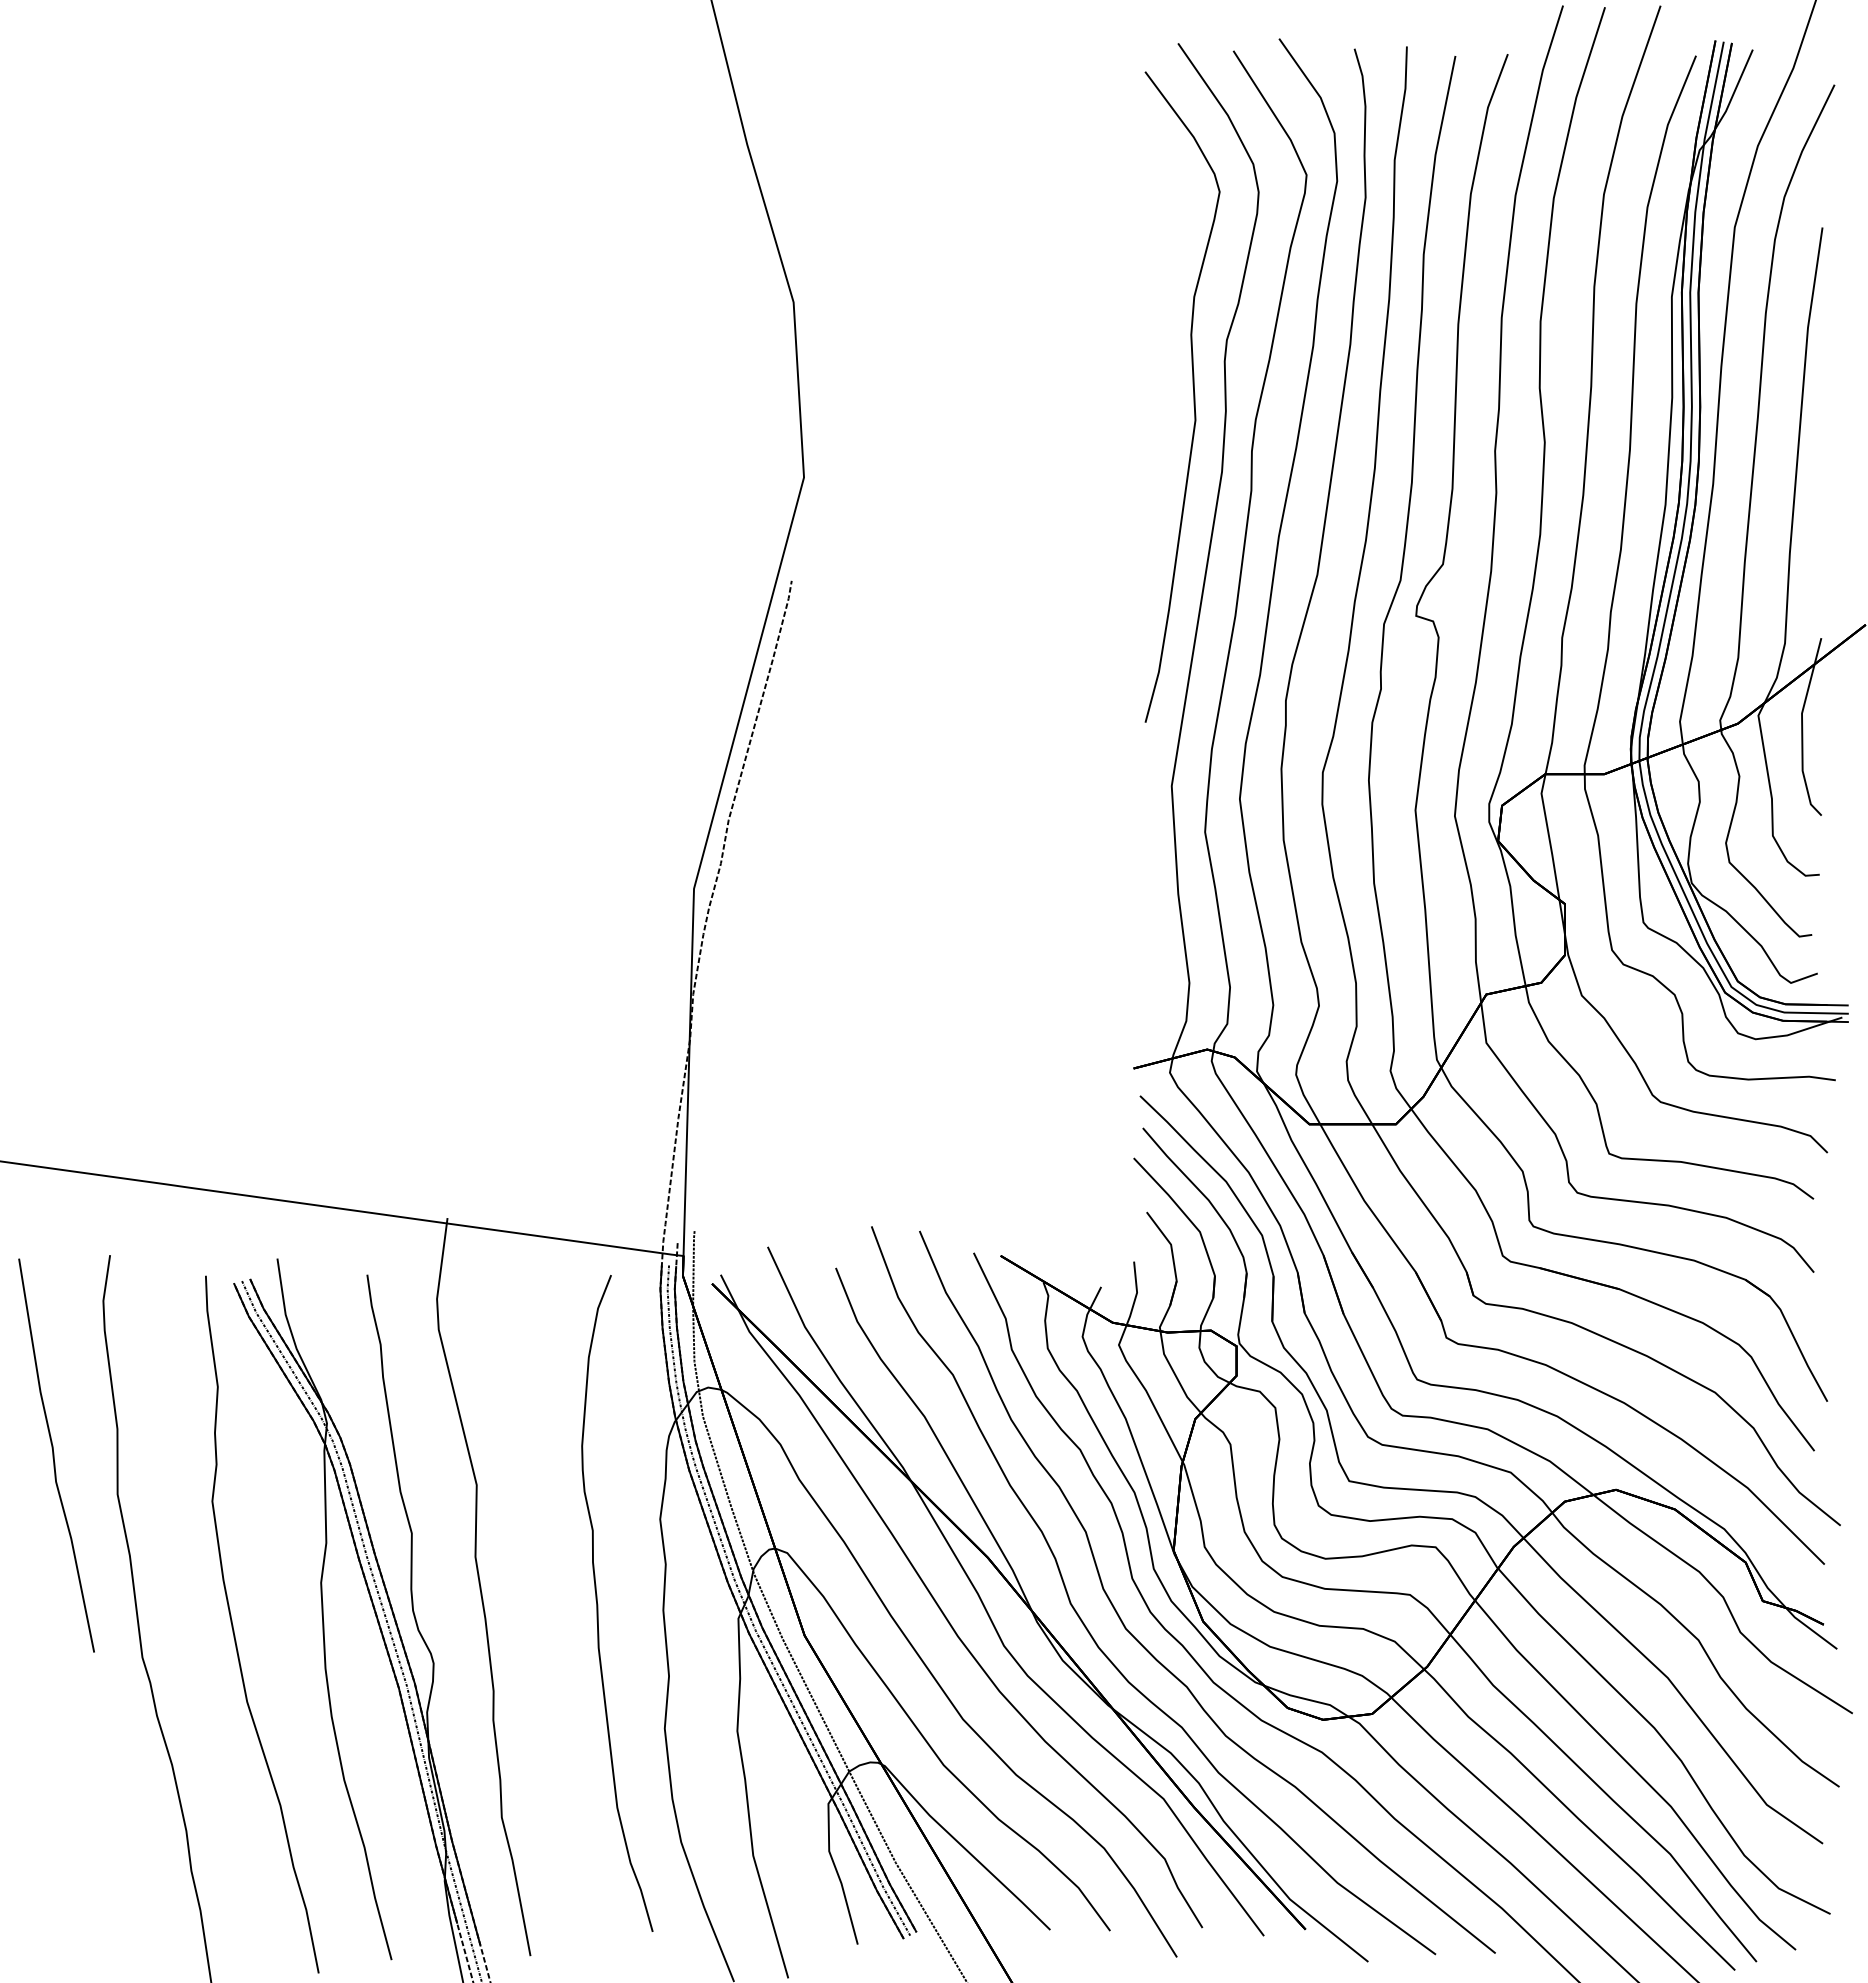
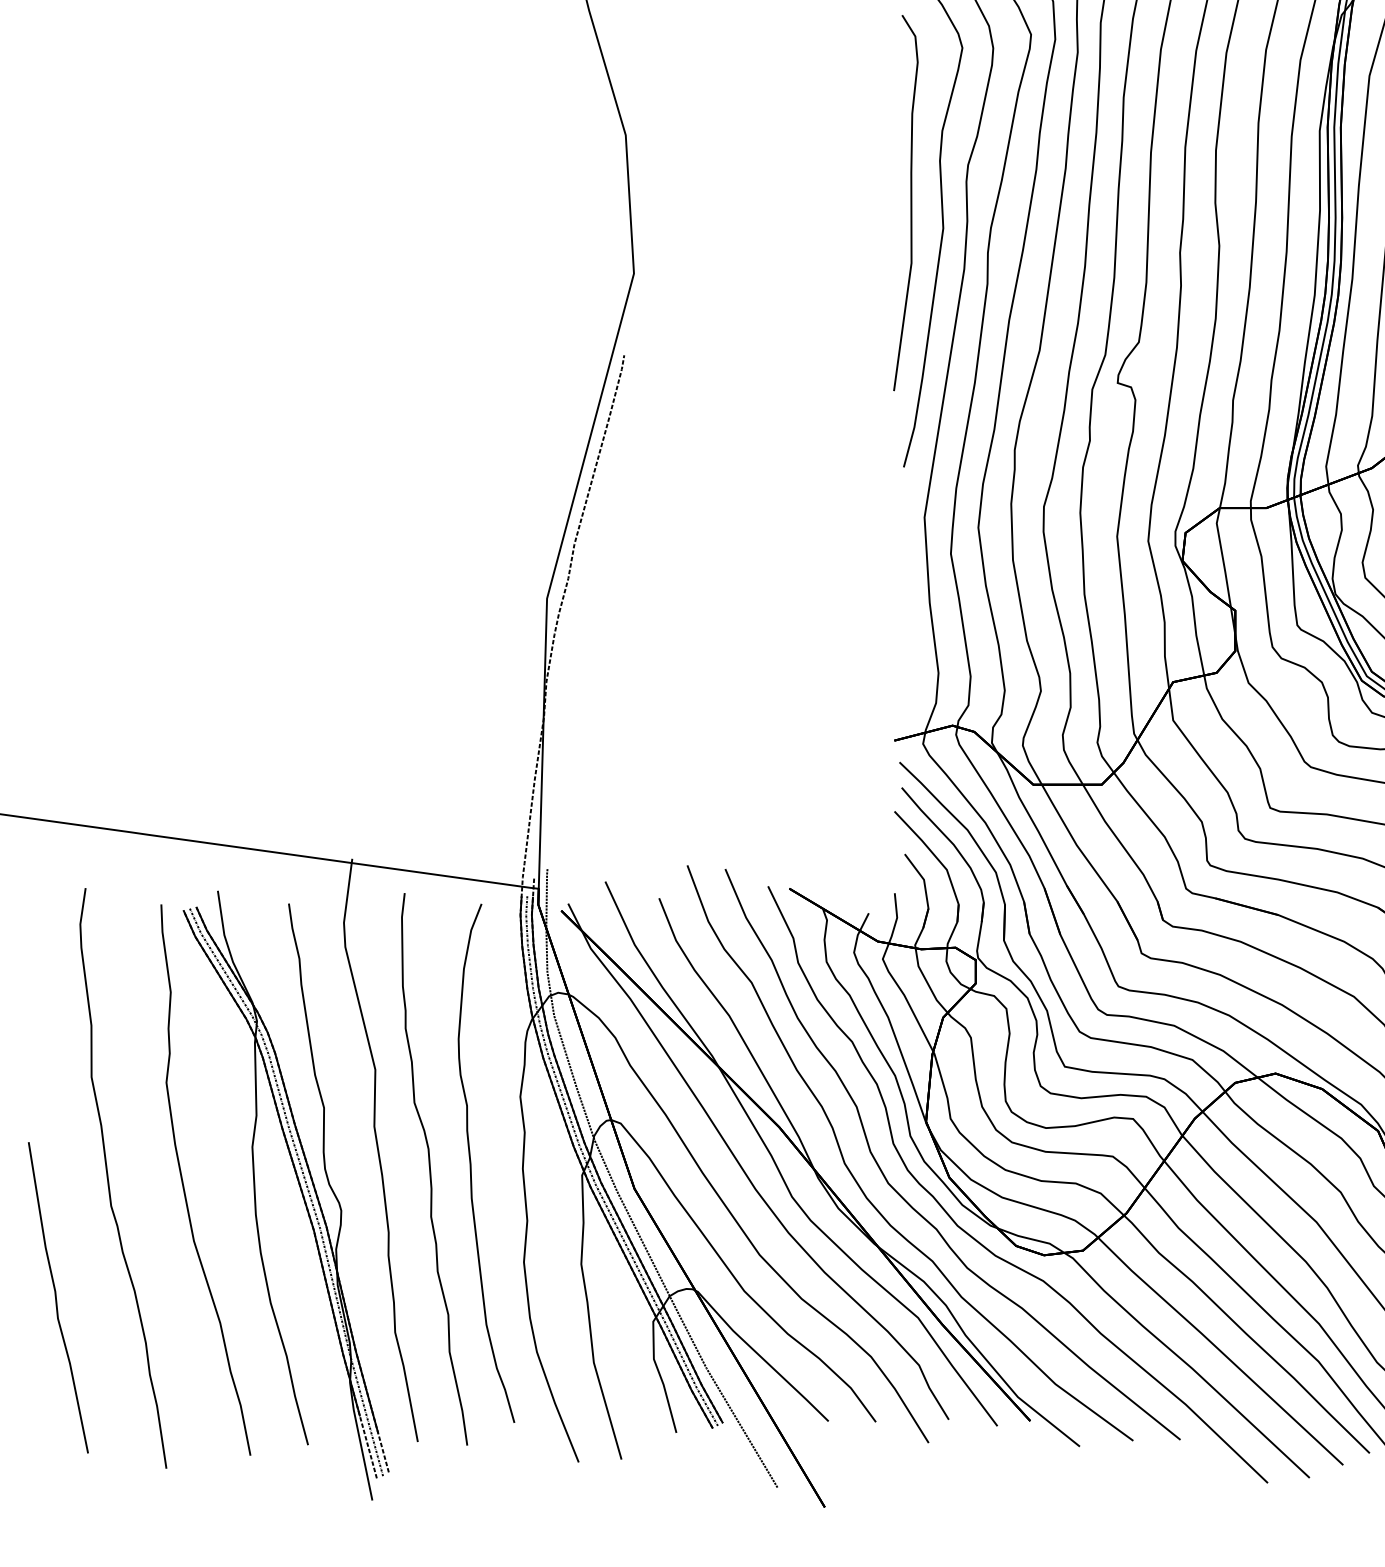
curve: (1154, 388) -> (910, 203), added
curve: (54, 1455) -> (56, 1297), moved
curve: (546, 1610) -> (430, 1168), added

